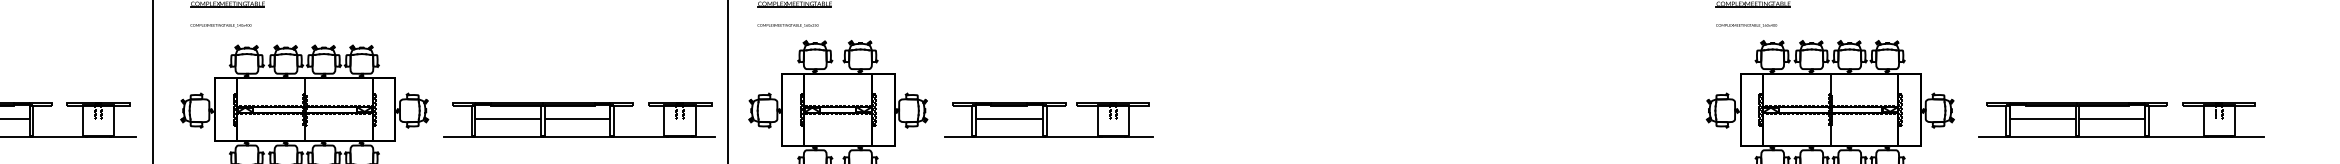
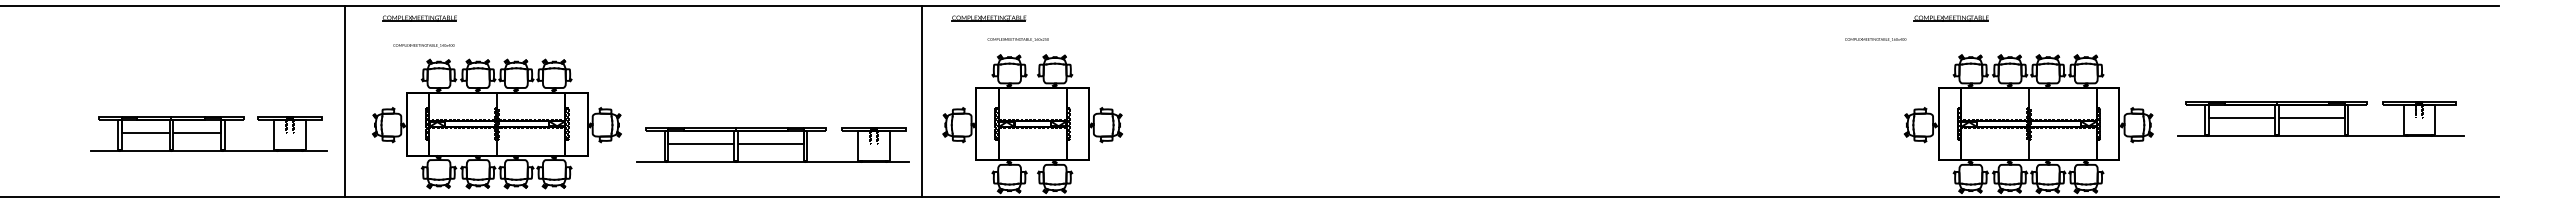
text: (220, 25) -> (423, 45), moved
text: (787, 25) -> (1017, 39), moved
text: (1746, 25) -> (1875, 39), moved
part: (579, 119) -> (772, 144), moved
part: (1049, 119) -> (1244, 133), removed
part: (2120, 119) -> (2320, 118), moved

